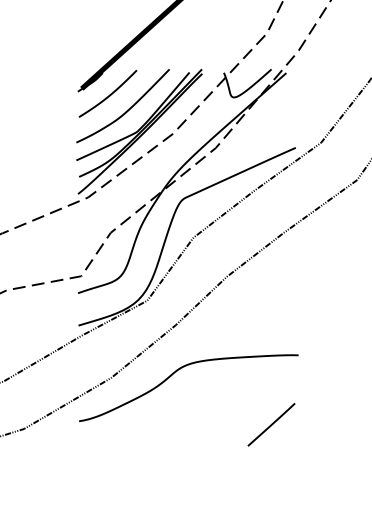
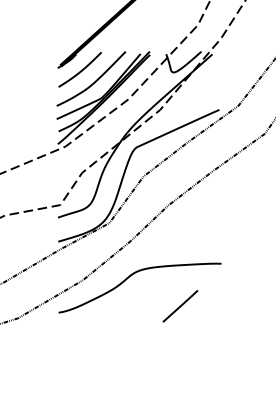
line: (271, 425) -> (180, 306), moved

